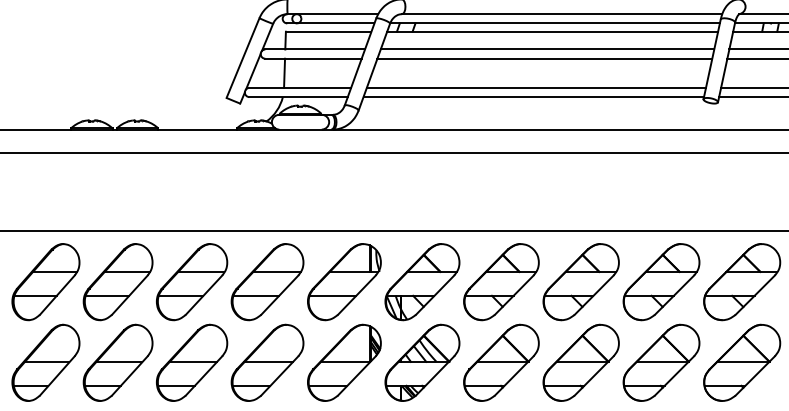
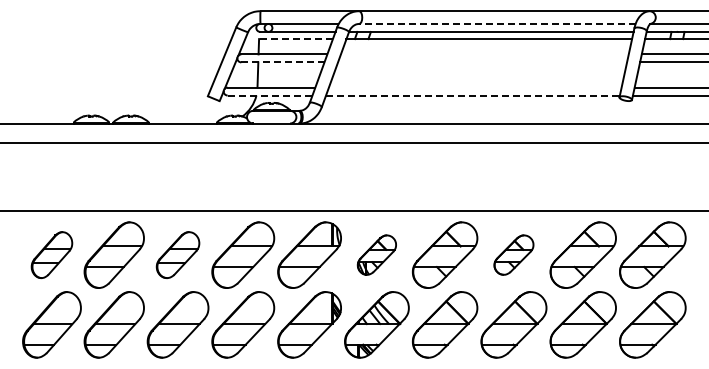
line: (561, 13) -> (496, 23), solid -> dashed
line: (329, 32) -> (296, 39), solid -> dashed
line: (547, 49) -> (484, 54), removed
line: (313, 58) -> (282, 62), solid -> dashed
line: (544, 58) -> (482, 62), removed
line: (535, 87) -> (474, 87), removed
line: (299, 97) -> (270, 95), solid -> dashed
line: (533, 97) -> (472, 95), solid -> dashed
part: (45, 281) -> (51, 254), size x0.7
part: (191, 281) -> (177, 254), size x0.7
part: (421, 281) -> (376, 254), size x0.6
part: (580, 281) -> (513, 254), size x0.6

